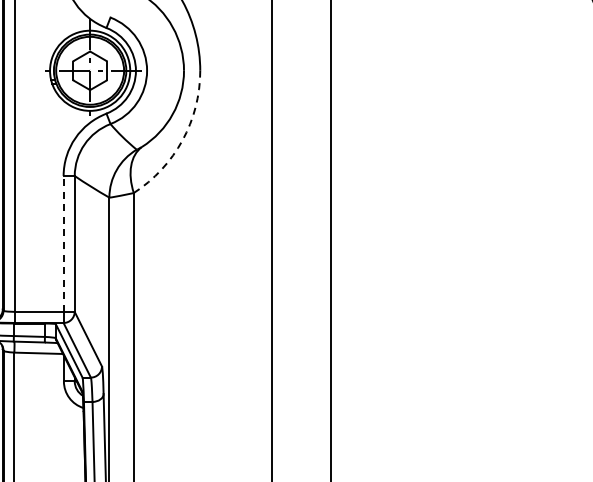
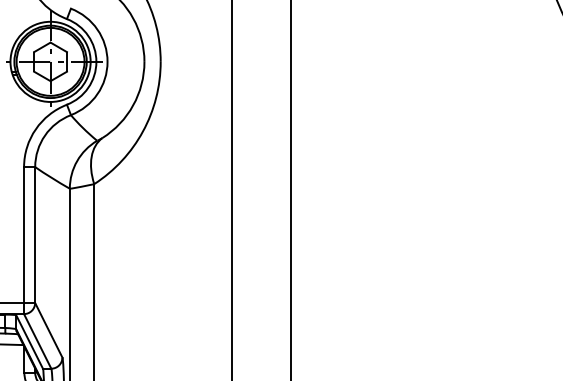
arc: (182, 140) -> (142, 131), dashed -> solid
line: (63, 243) -> (23, 234), dashed -> solid

